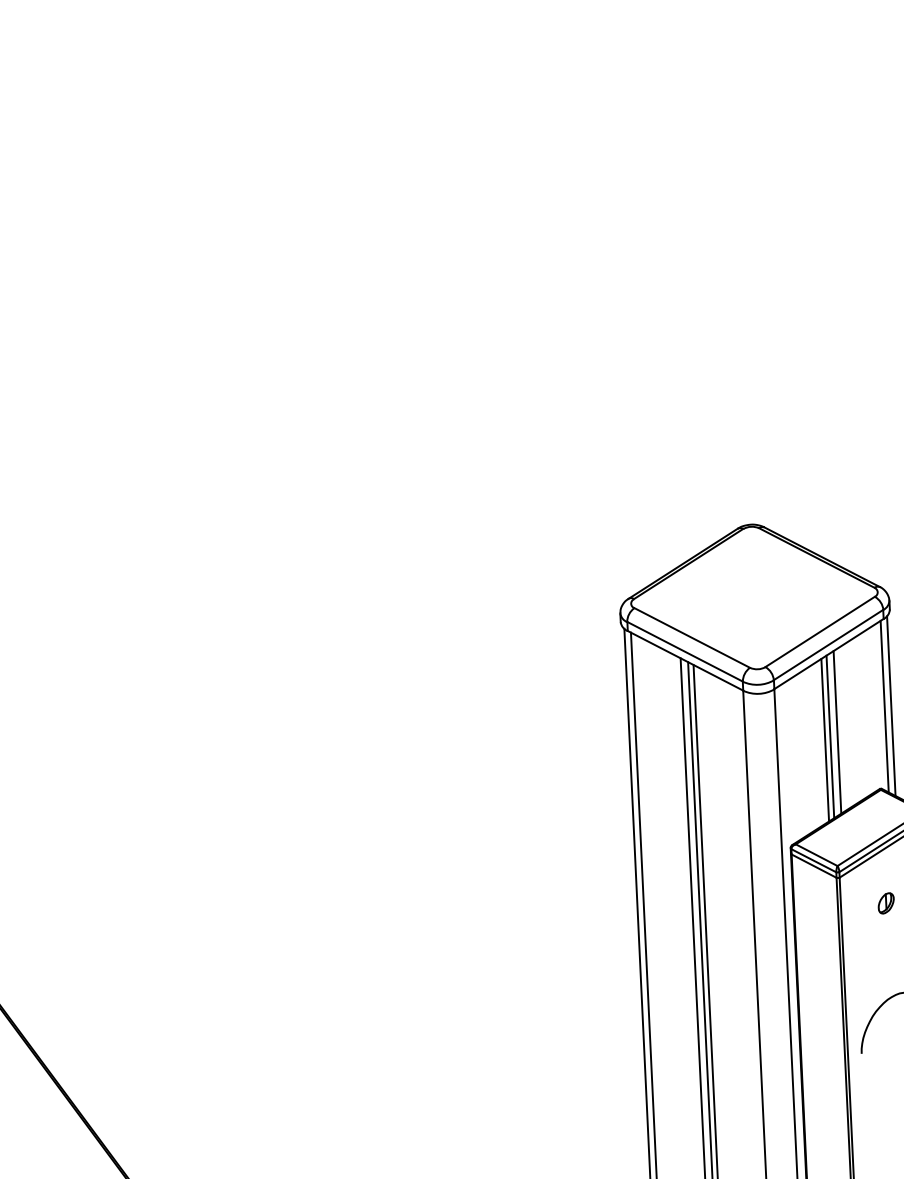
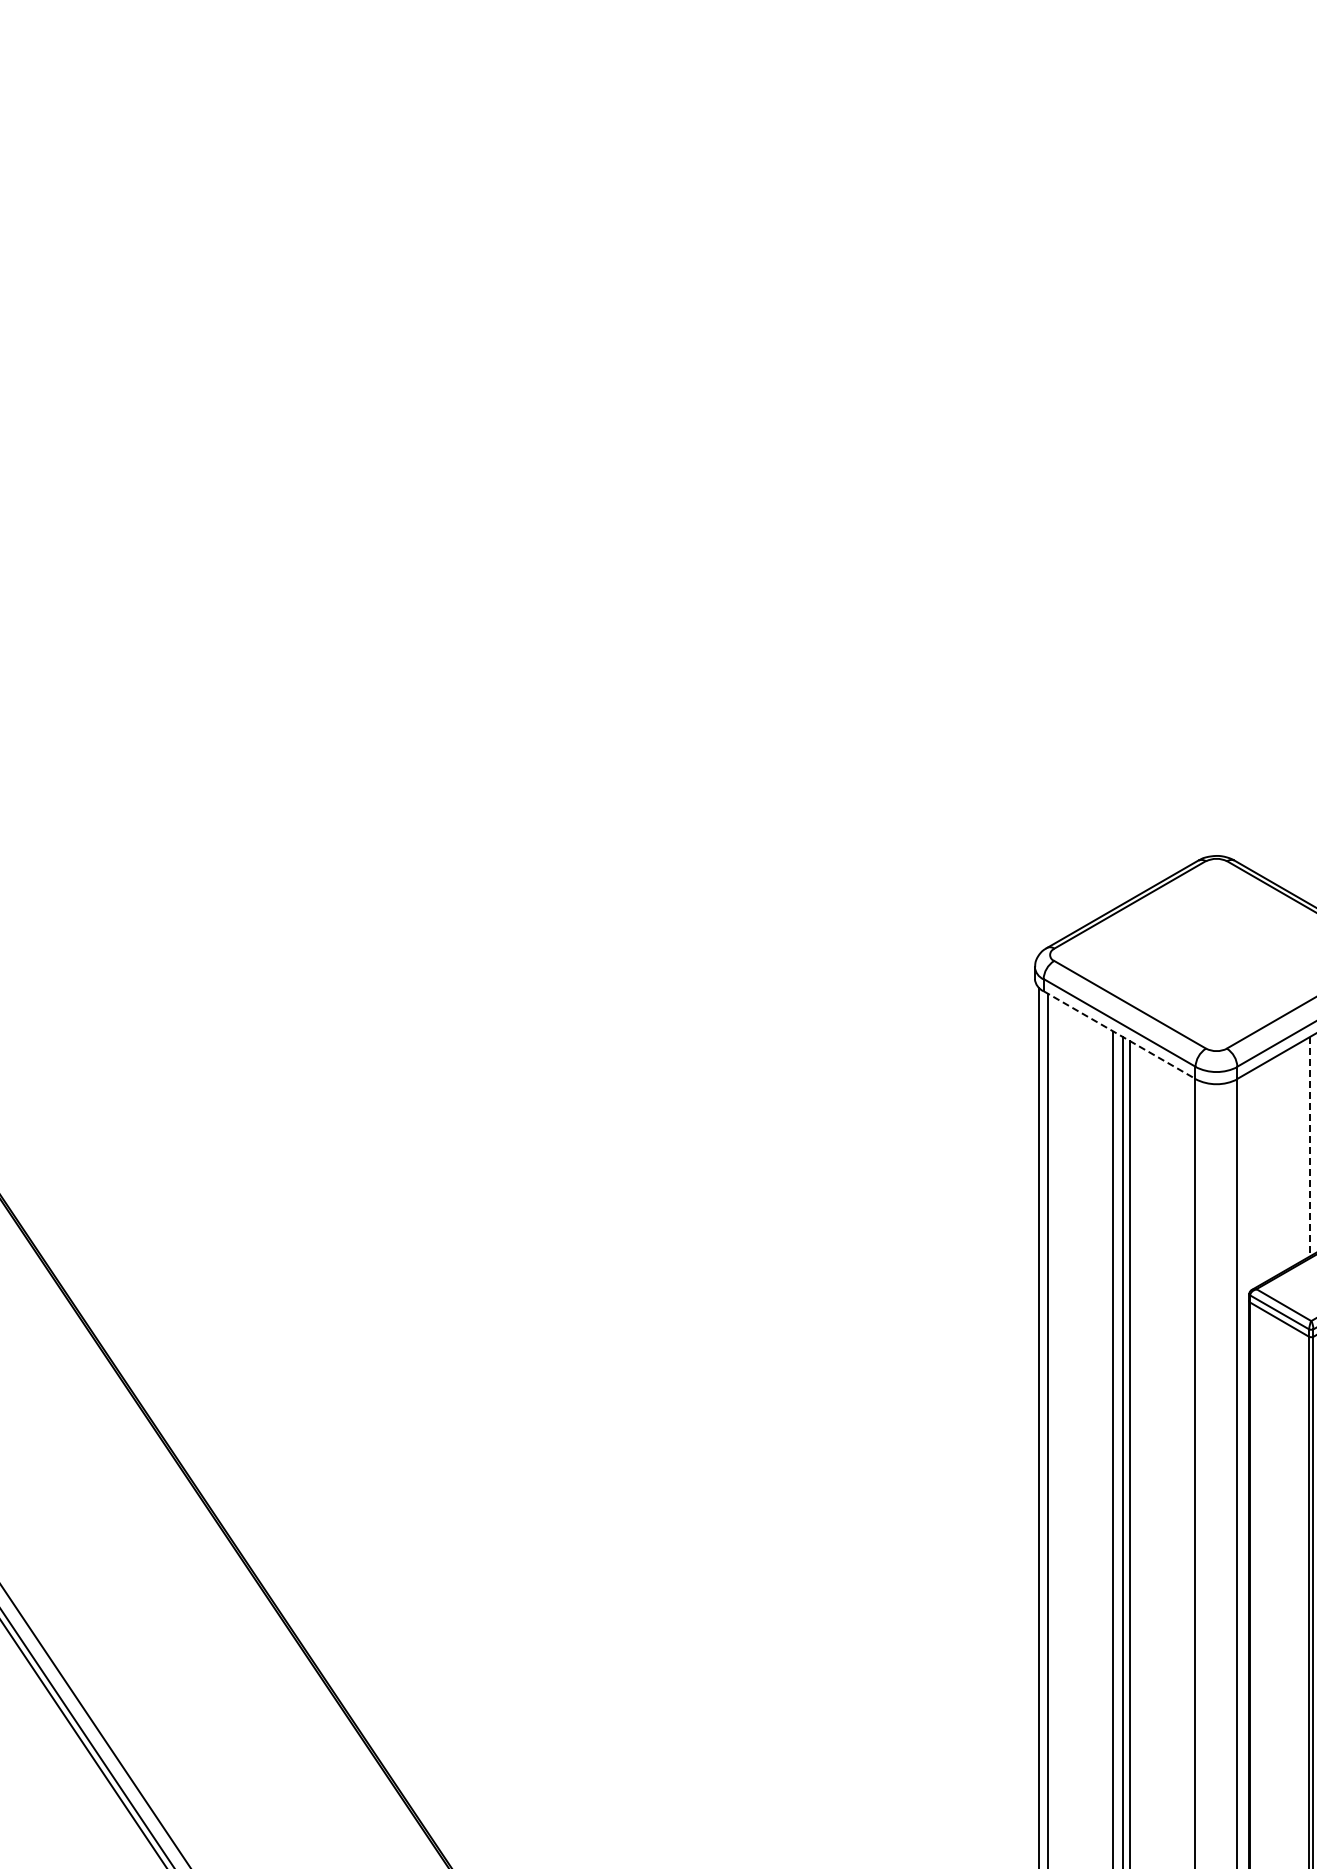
line: (685, 661) -> (1119, 1035), solid -> dashed
line: (830, 736) -> (1309, 1146), solid -> dashed
line: (825, 739) -> (1302, 1150), removed

